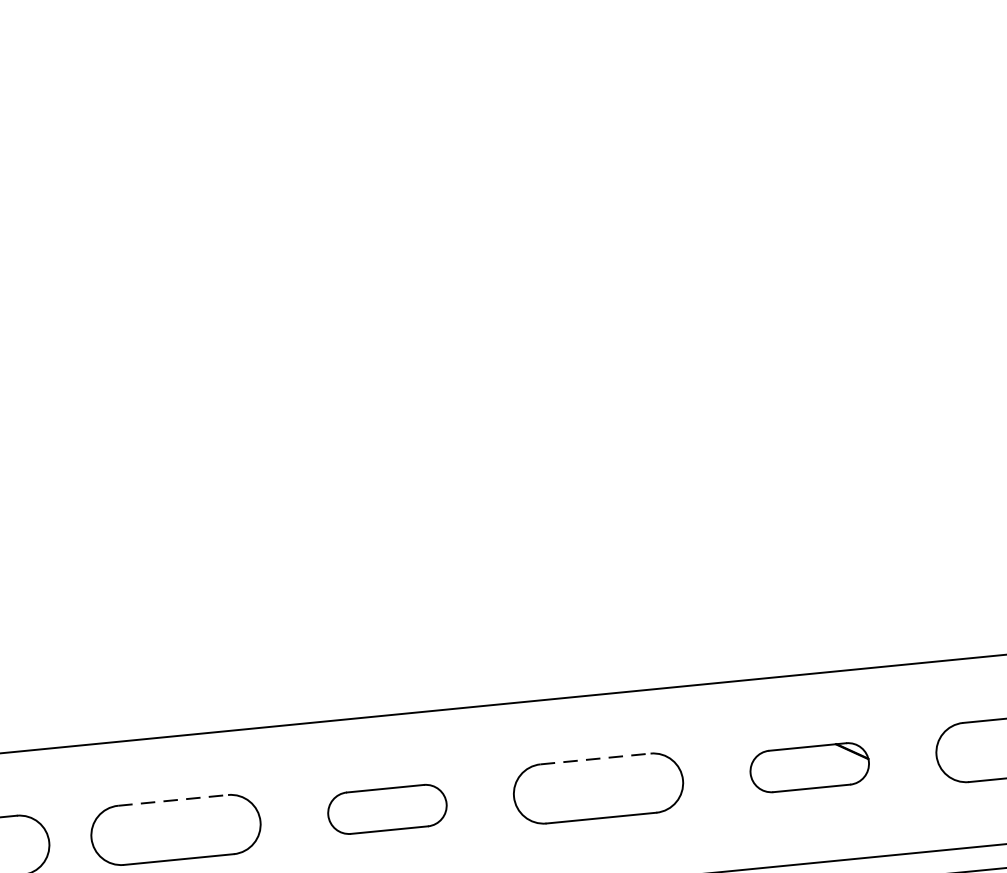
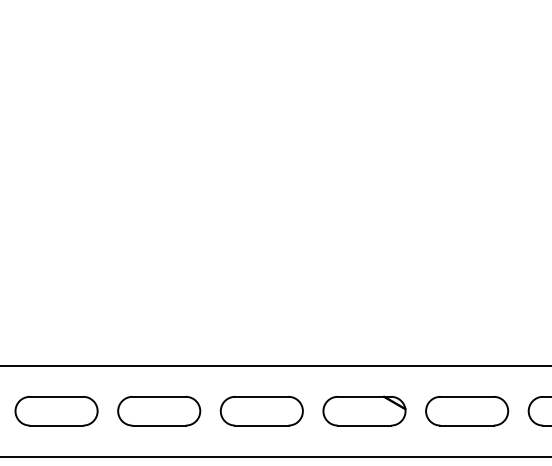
line: (594, 758) -> (261, 396), dashed -> solid
part: (809, 766) -> (364, 410), size x1.43
line: (172, 799) -> (56, 396), dashed -> solid
part: (387, 809) -> (159, 411), size x1.43

